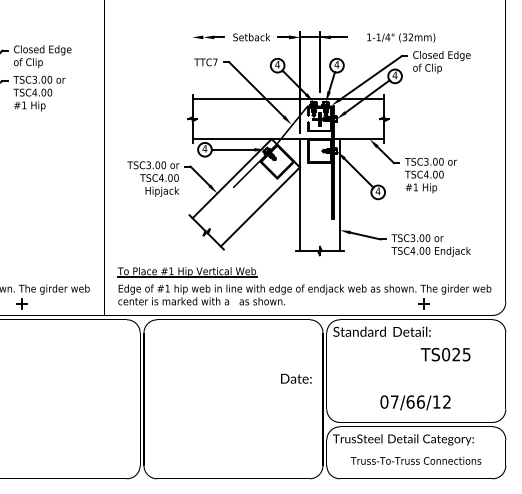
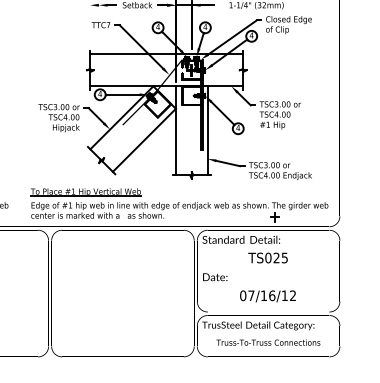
text: (445, 354) -> (267, 257), moved
text: (296, 378) -> (215, 277), moved
text: (410, 401) -> (263, 295), 07/66/12 -> 07/16/12

